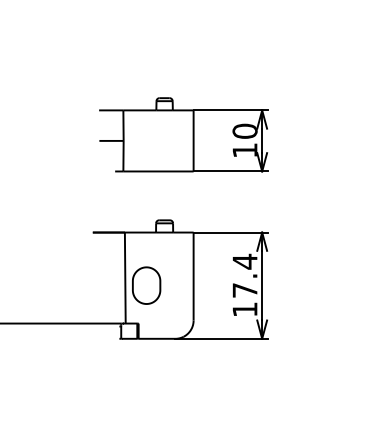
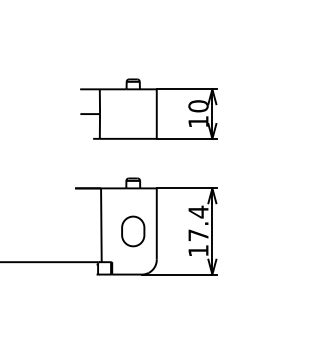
part: (146, 285) -> (133, 231), moved

